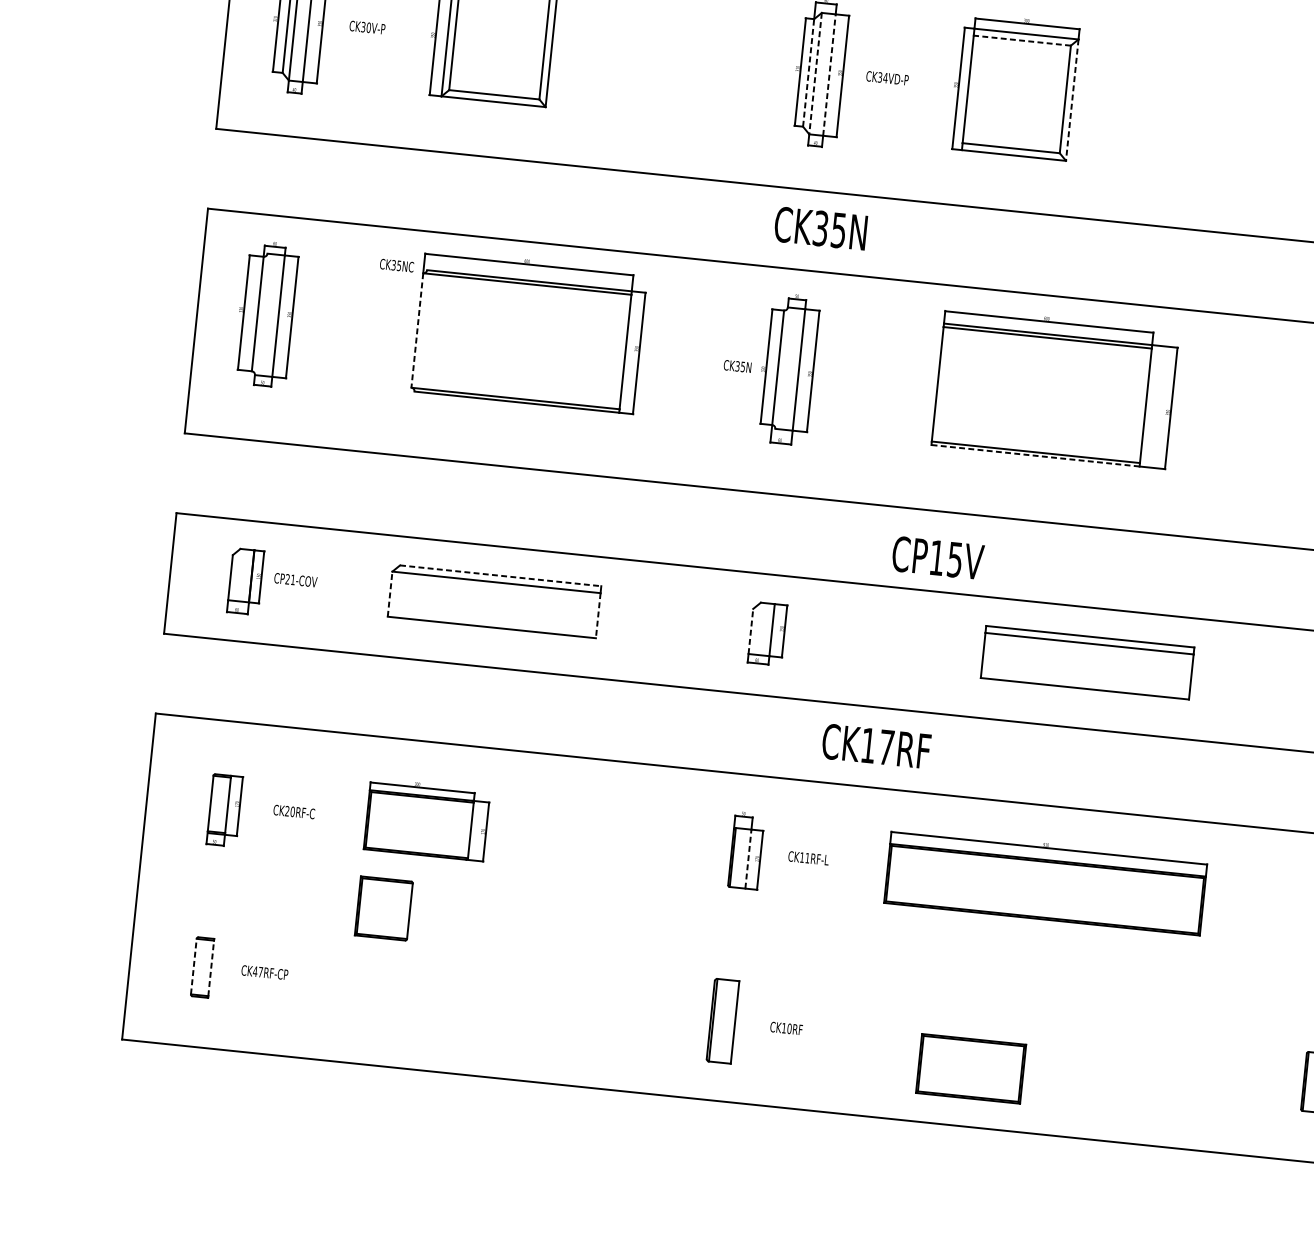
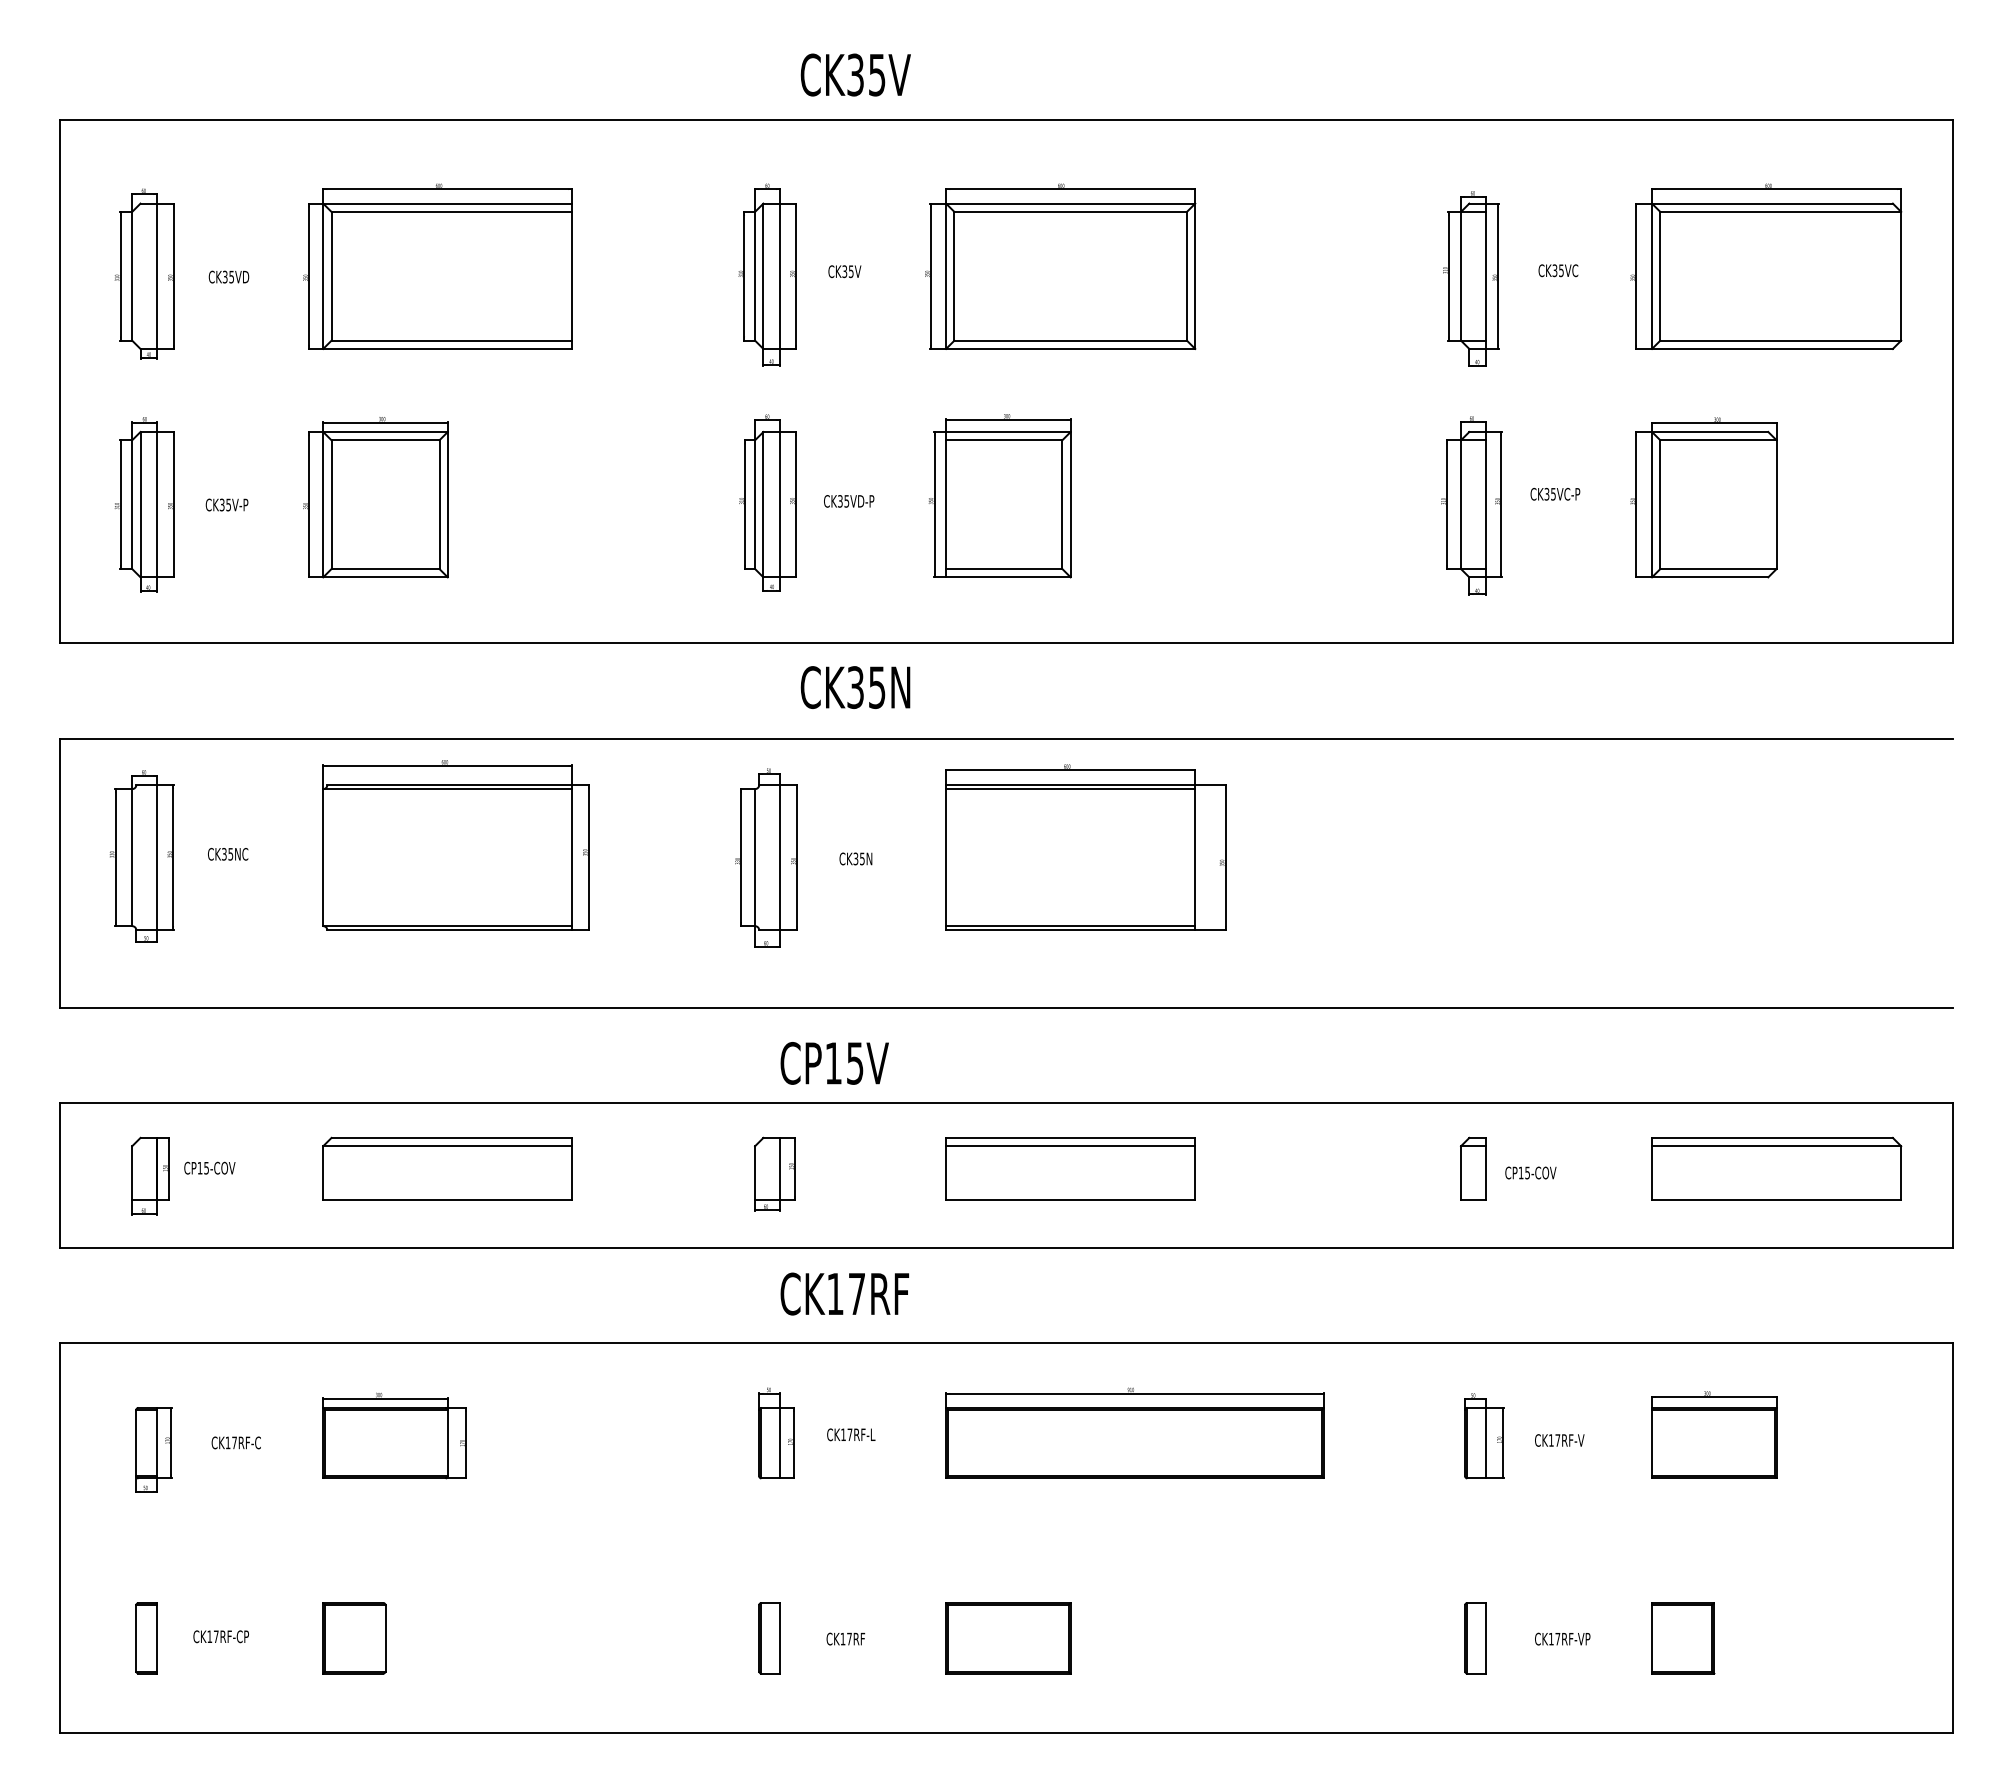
text: (368, 27) -> (228, 504), CK30V-P -> CK35V-P
line: (1021, 40) -> (1003, 440), dashed -> solid
line: (808, 72) -> (755, 504), dashed -> solid
line: (815, 73) -> (763, 504), dashed -> solid
line: (829, 74) -> (780, 504), dashed -> solid
text: (885, 78) -> (846, 501), CK34VD-P -> CK35VD-P
line: (1072, 100) -> (1070, 504), dashed -> solid
text: (820, 228) -> (855, 687), moved
text: (397, 265) -> (228, 854), moved
line: (417, 330) -> (323, 857), dashed -> solid
text: (737, 366) -> (855, 858), moved
line: (1035, 455) -> (1070, 930), dashed -> solid
text: (937, 558) -> (834, 1063), moved
line: (501, 575) -> (452, 1137), dashed -> solid
text: (289, 578) -> (202, 1167), CP21-COV -> CP15-COV
line: (390, 594) -> (323, 1173), dashed -> solid
line: (598, 615) -> (572, 1173), dashed -> solid
line: (751, 631) -> (755, 1173), dashed -> solid
part: (1087, 662) -> (1070, 1168), moved
text: (876, 745) -> (844, 1293), moved
text: (290, 811) -> (231, 1442), CK20RF-C -> CK17RF-C
text: (807, 857) -> (849, 1434), CK11RF-L -> CK17RF-L
line: (748, 858) -> (780, 1442), dashed -> solid
part: (384, 908) -> (354, 1638), moved
line: (194, 965) -> (136, 1637), dashed -> solid
line: (211, 967) -> (157, 1637), dashed -> solid
text: (255, 971) -> (209, 1636), CK47RF-CP -> CK17RF-CP
part: (722, 1021) -> (769, 1638), size x0.71
text: (789, 1028) -> (849, 1638), CK10RF -> CK17RF
part: (971, 1069) -> (1008, 1638), moved

